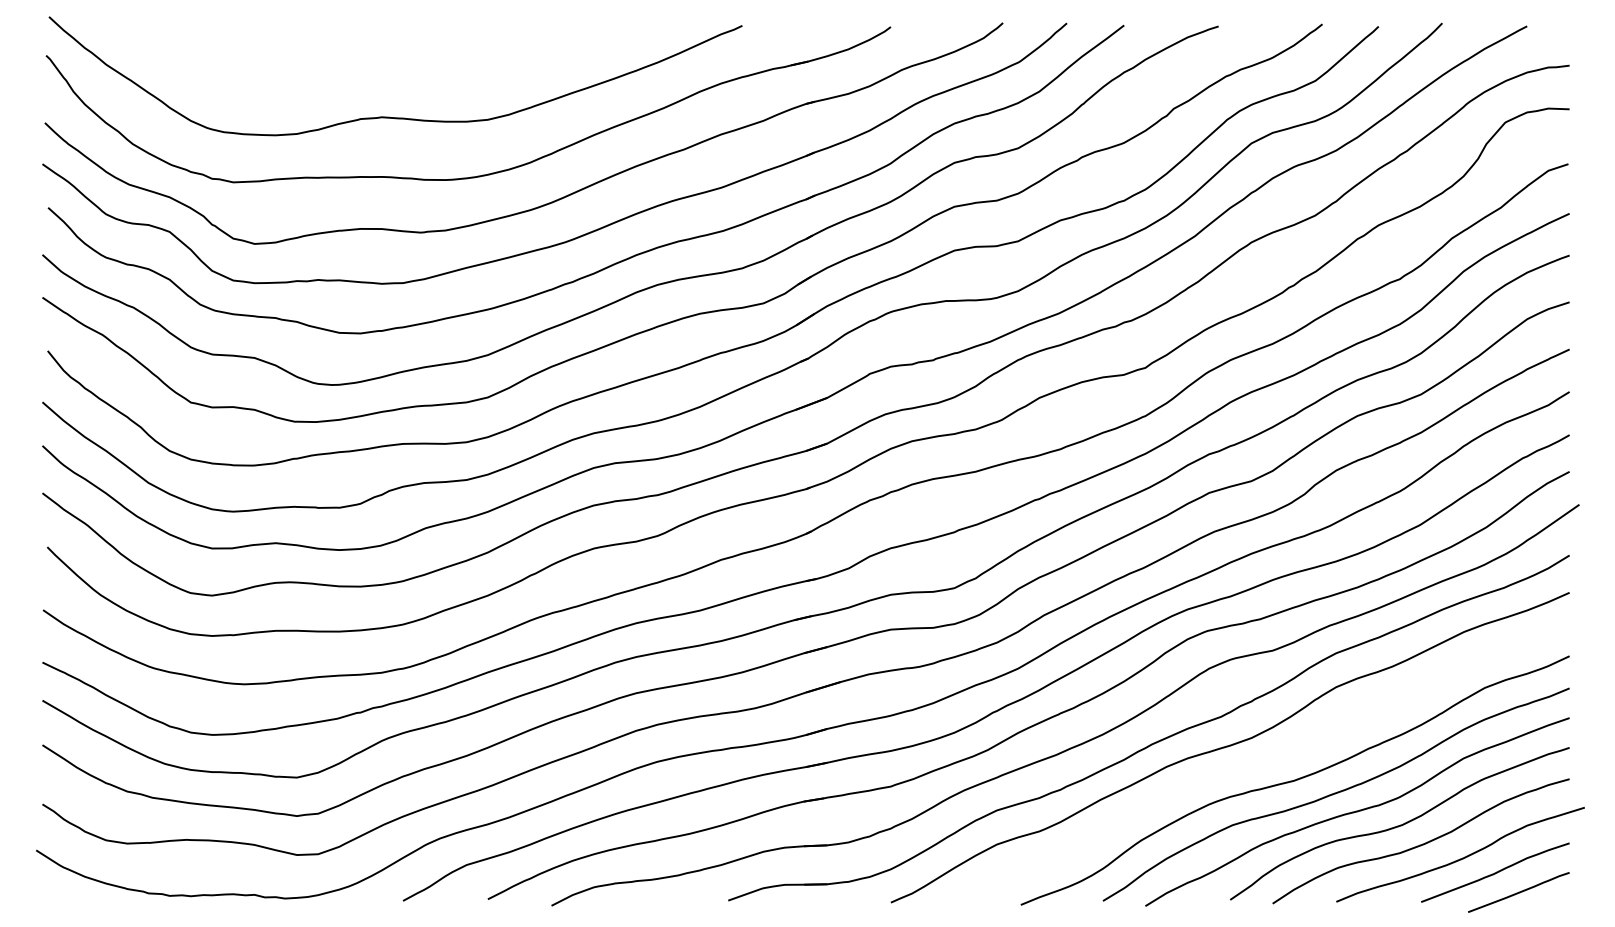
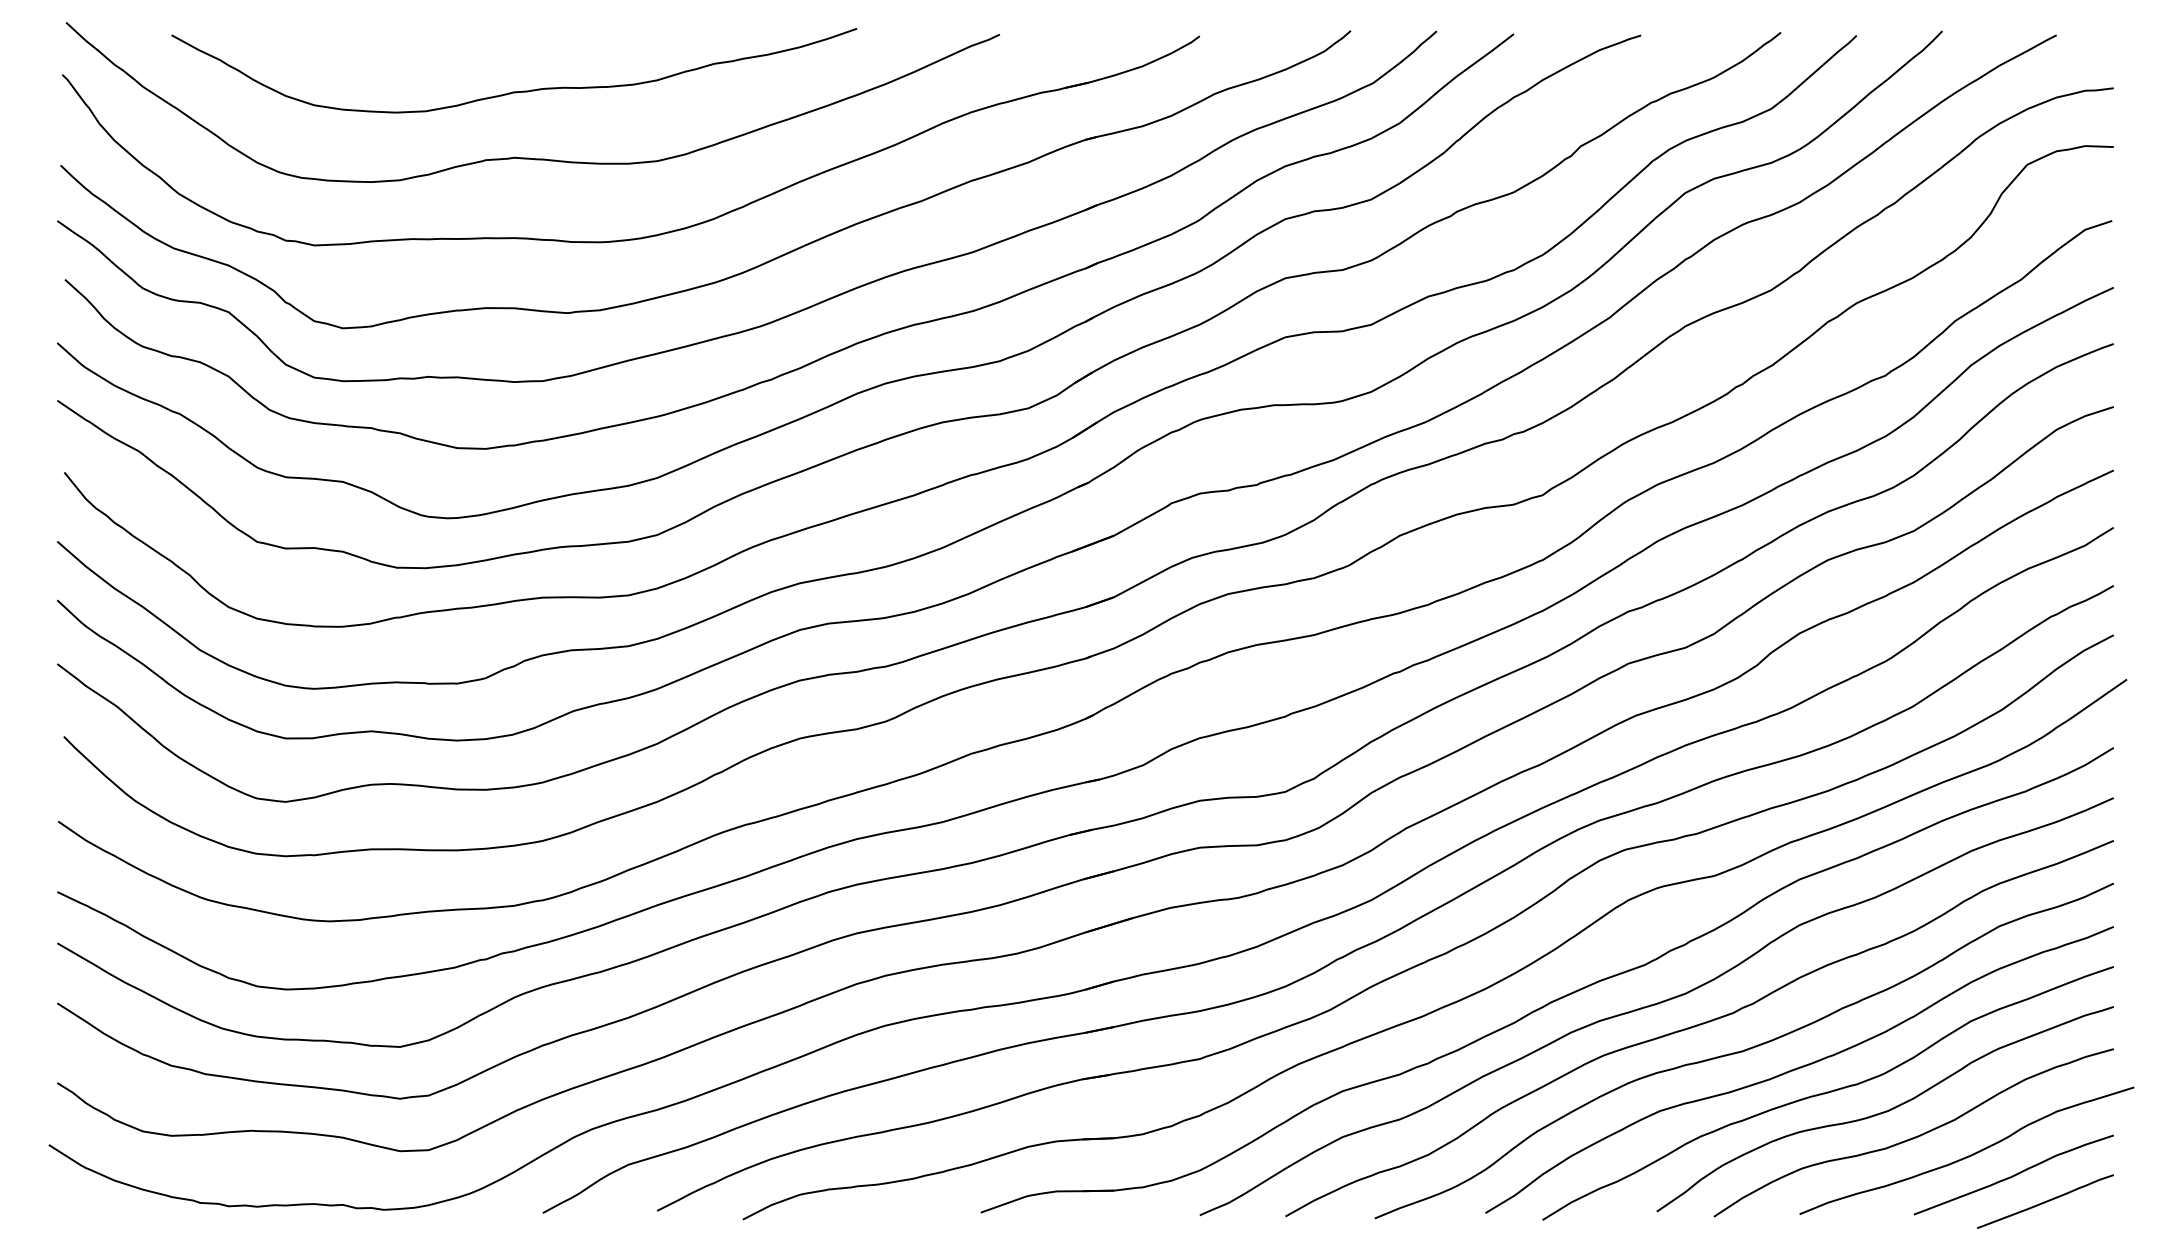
curve: (381, 68) -> (514, 91), added
curve: (1260, 762) -> (1697, 1026), added

